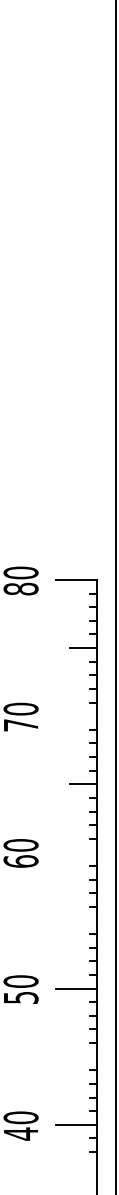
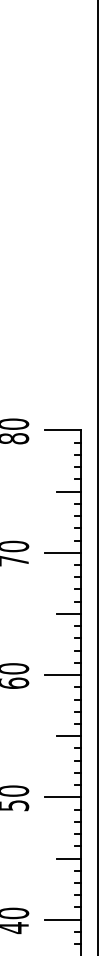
line: (76, 716) -> (63, 553), added
line: (76, 852) -> (63, 675), added
line: (82, 920) -> (68, 736), added
line: (82, 1056) -> (68, 858), added

